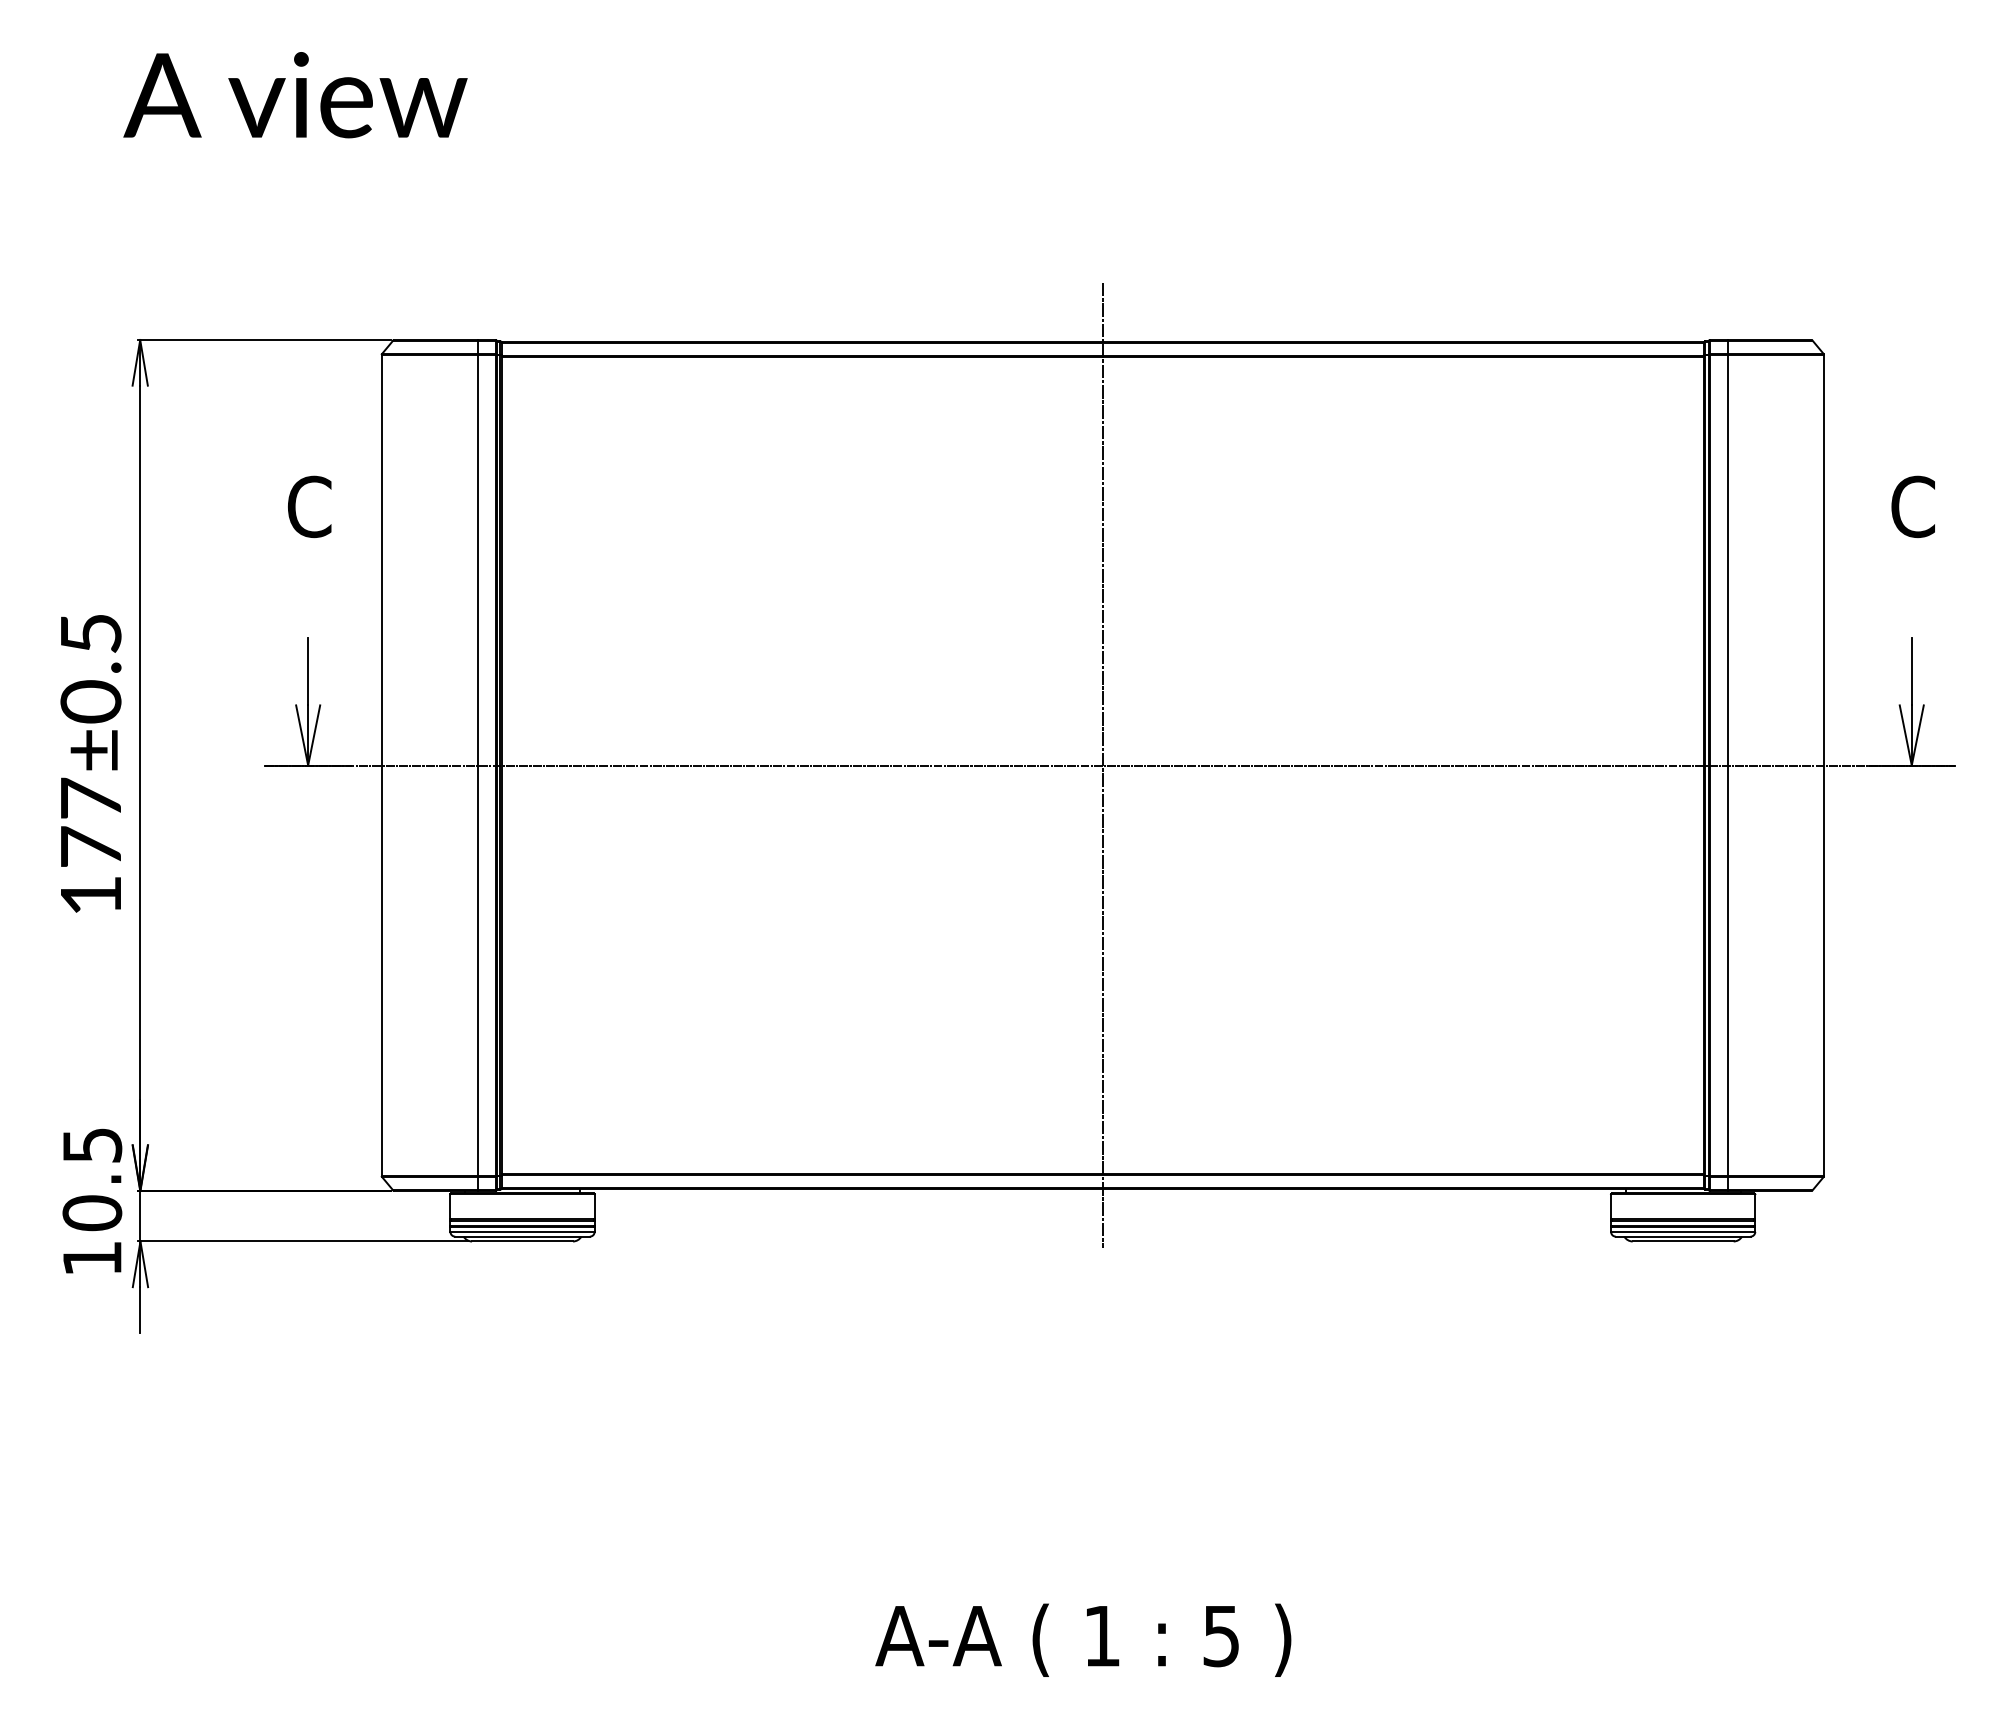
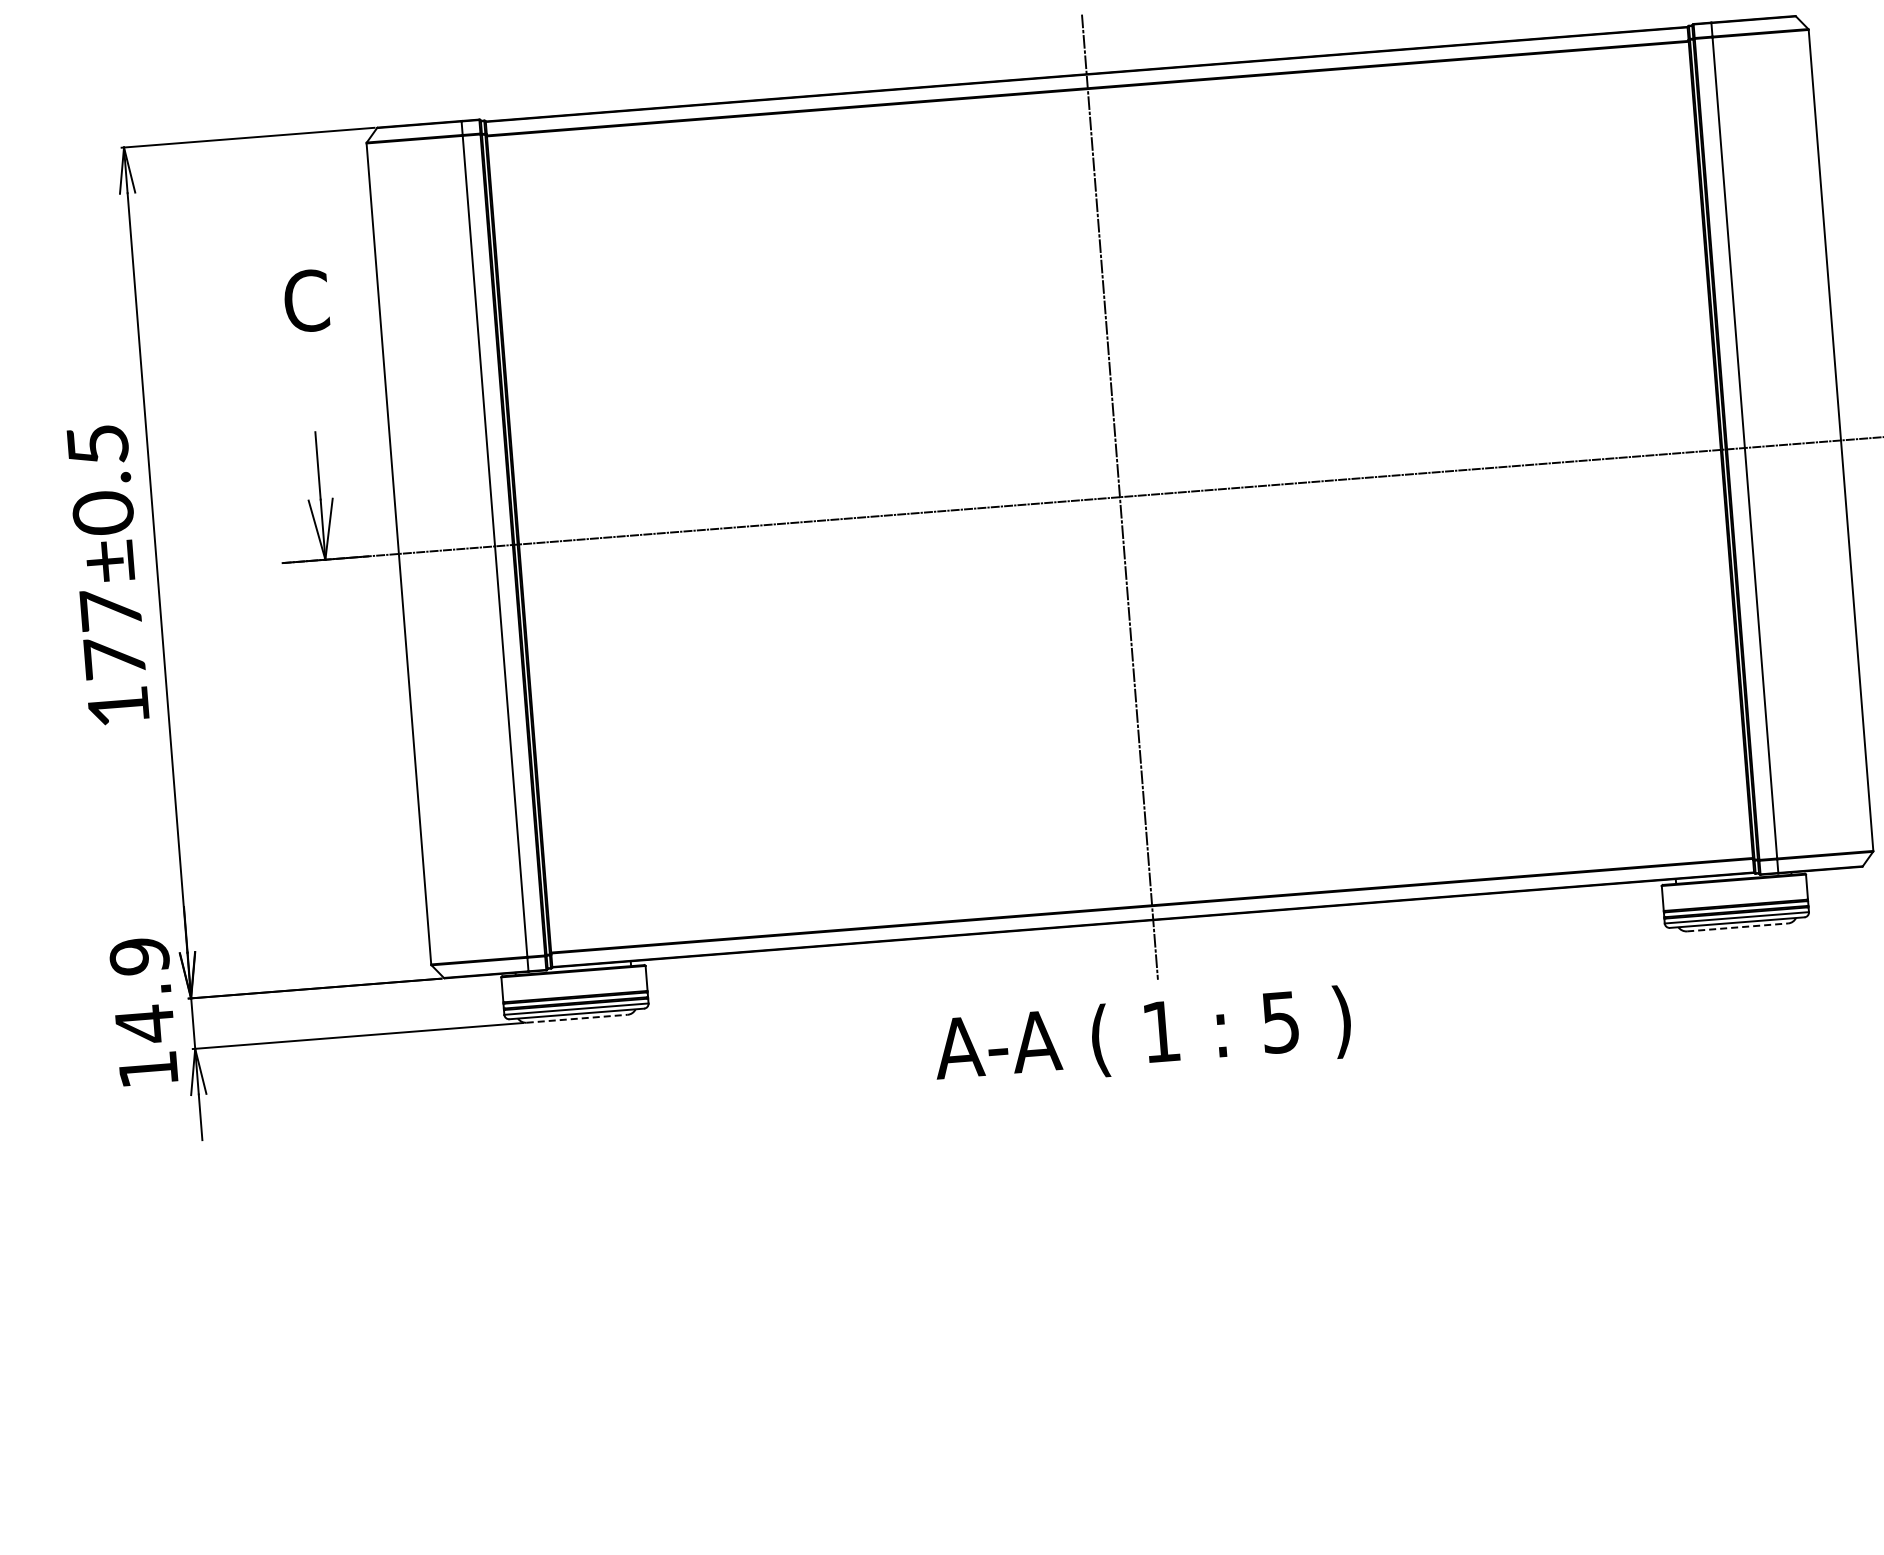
text: (92, 1179) -> (142, 990), 10.5 -> 14.9
line: (523, 1241) -> (578, 1018), solid -> dashed
line: (1683, 1241) -> (1737, 927), solid -> dashed
text: (1083, 1639) -> (1142, 1036), moved

